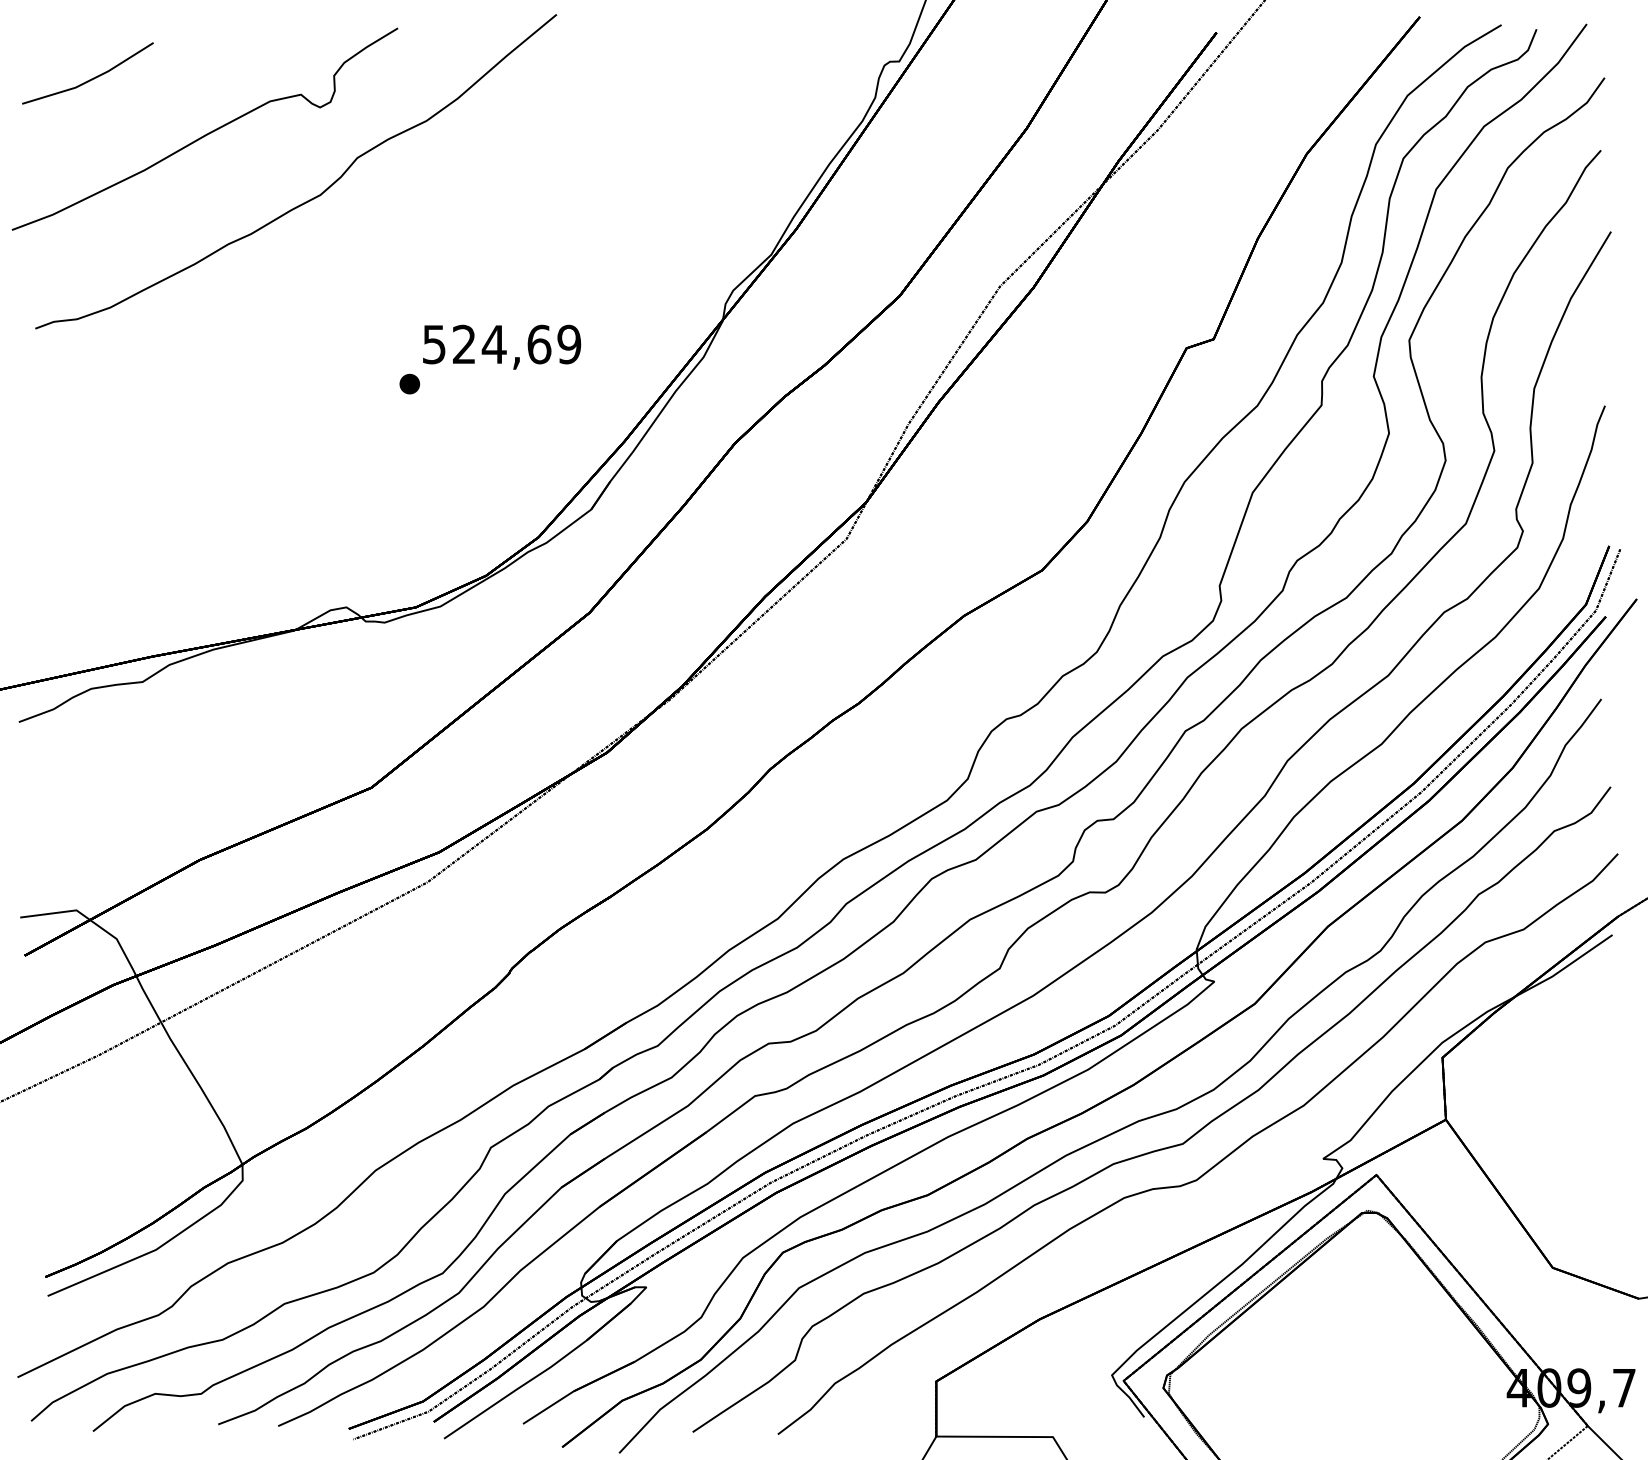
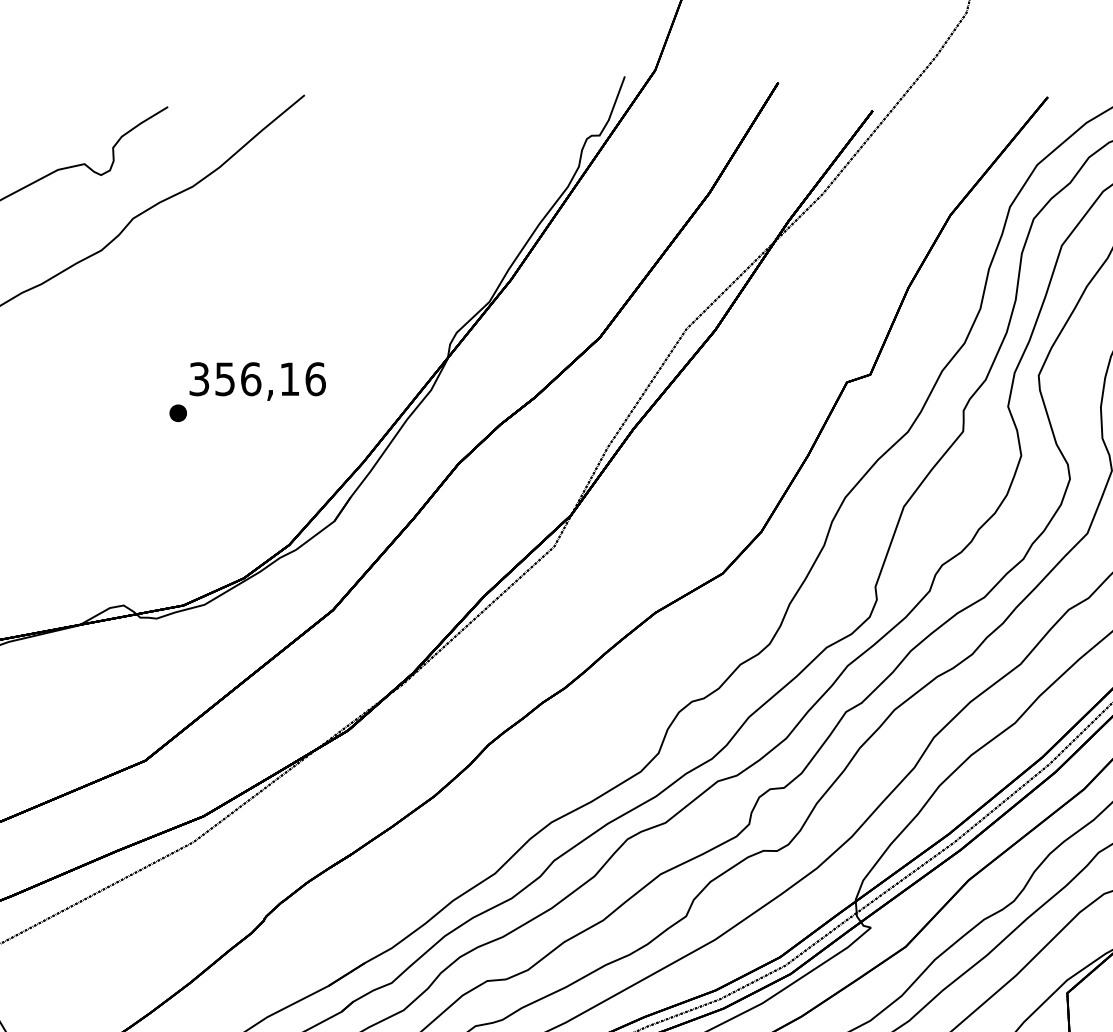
text: (502, 344) -> (258, 379), 524,69 -> 356,16

